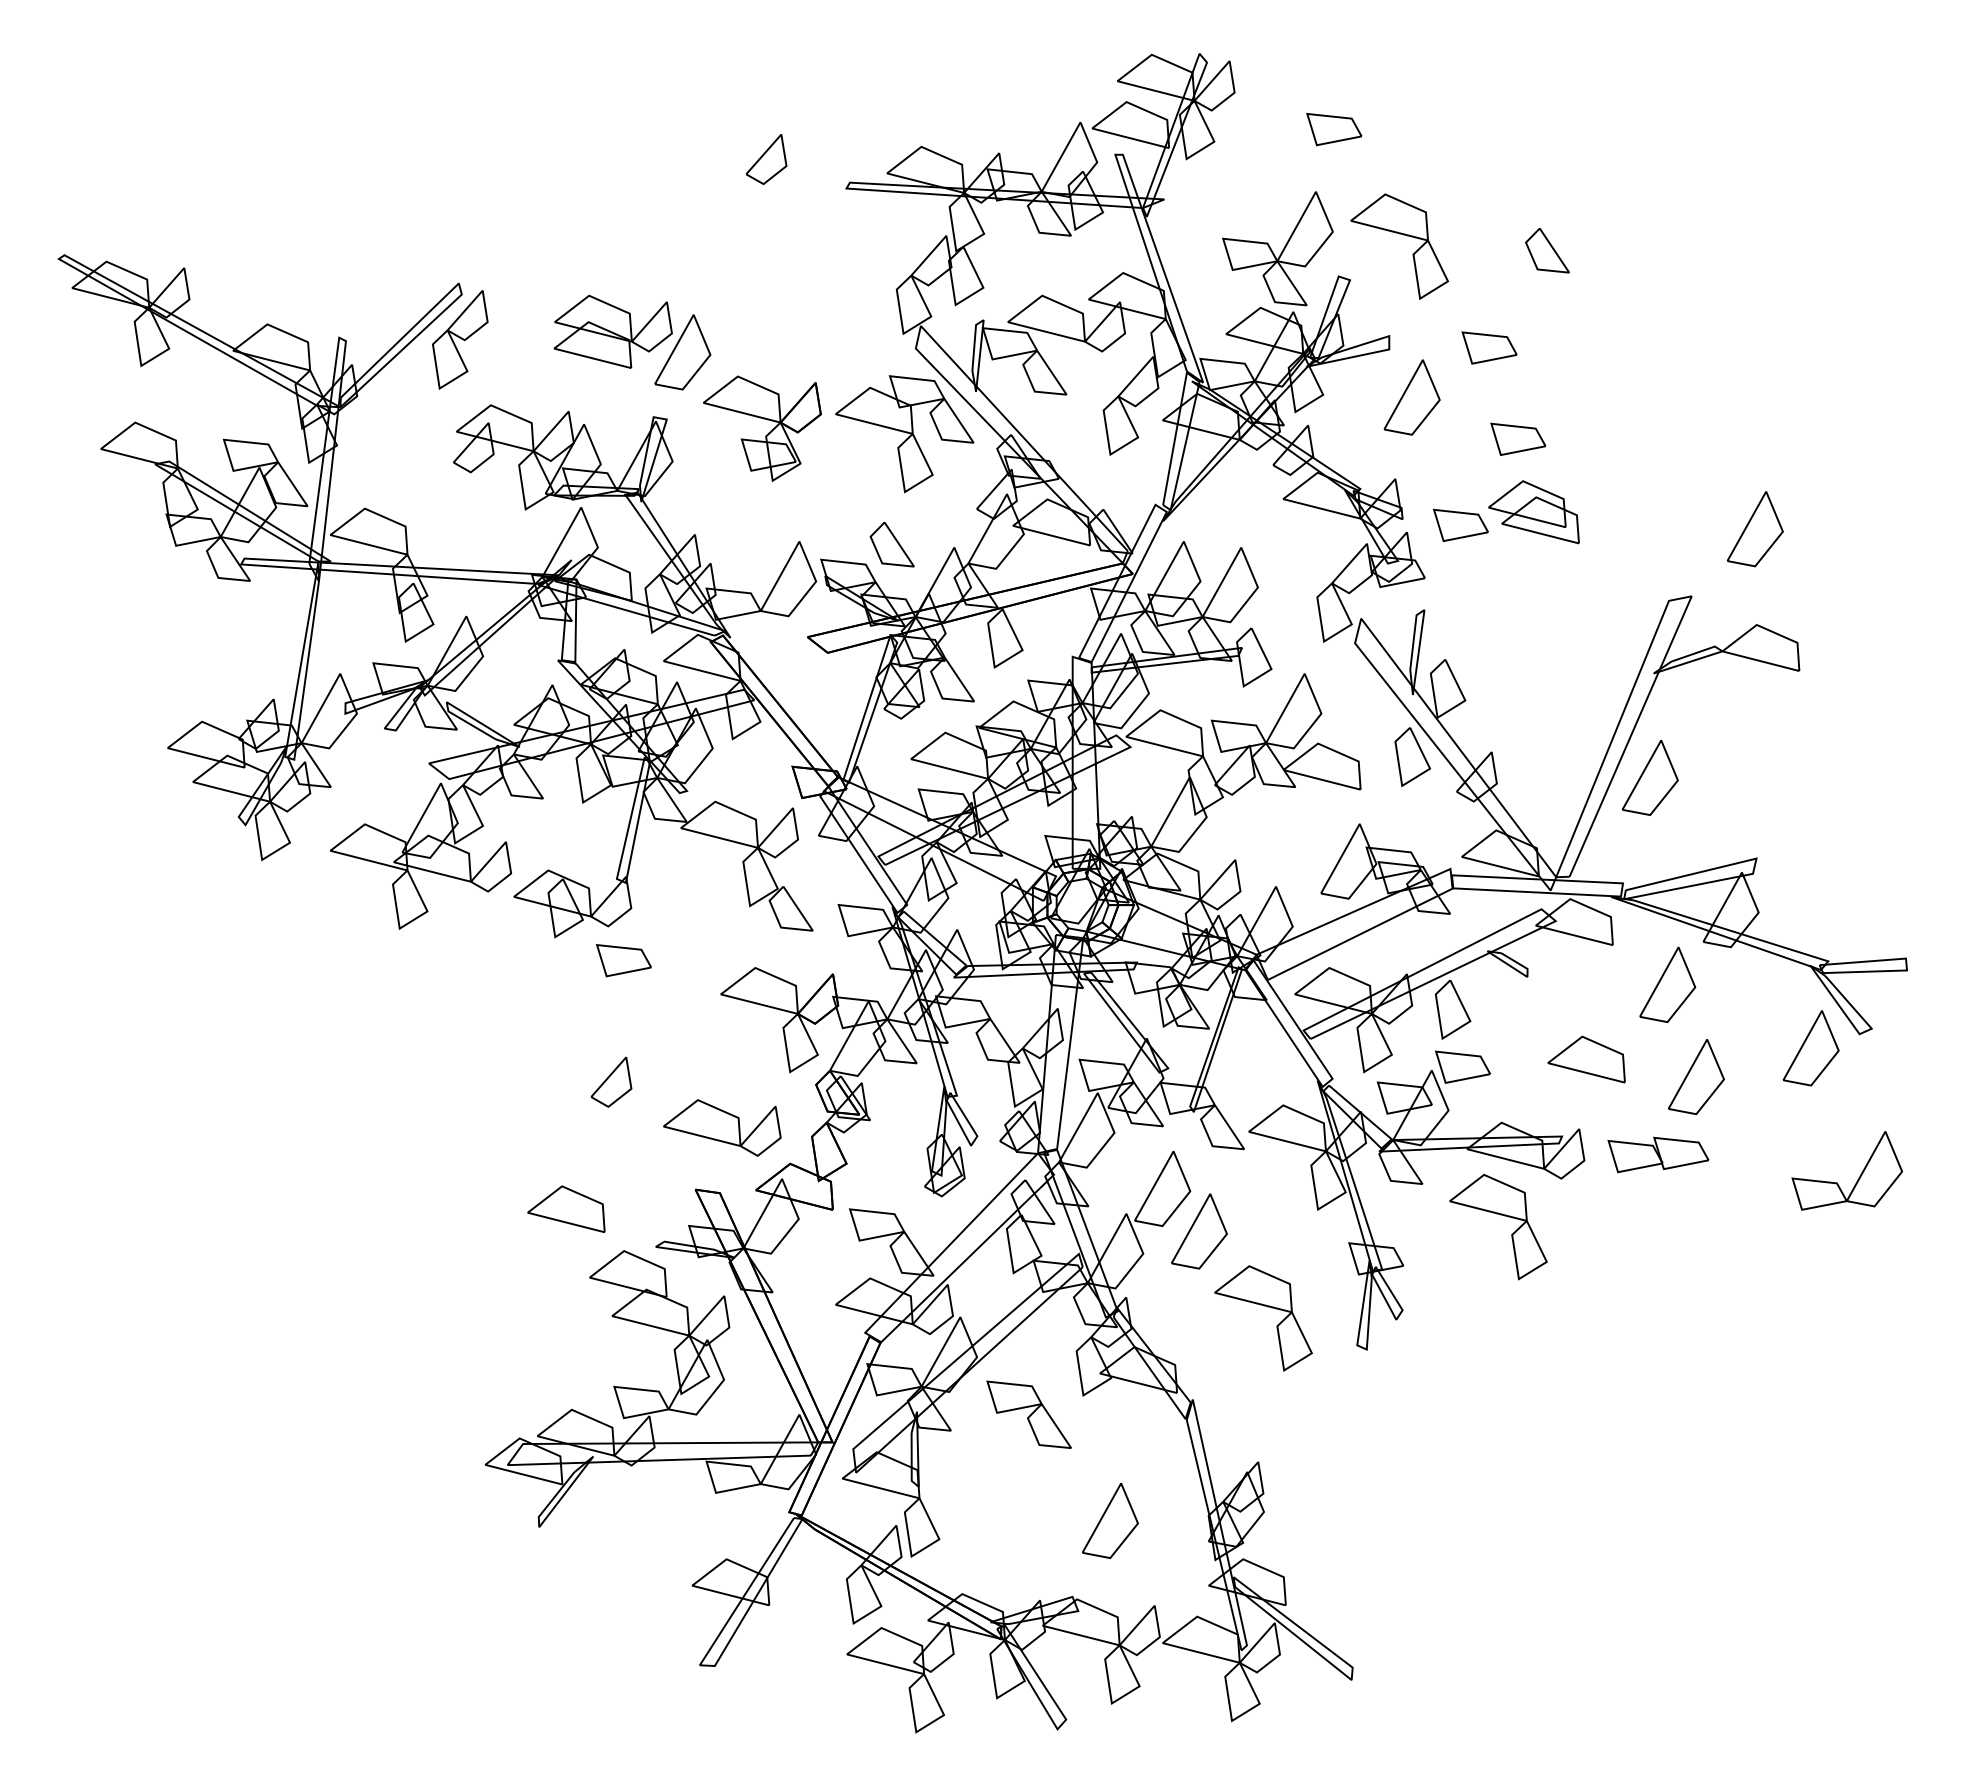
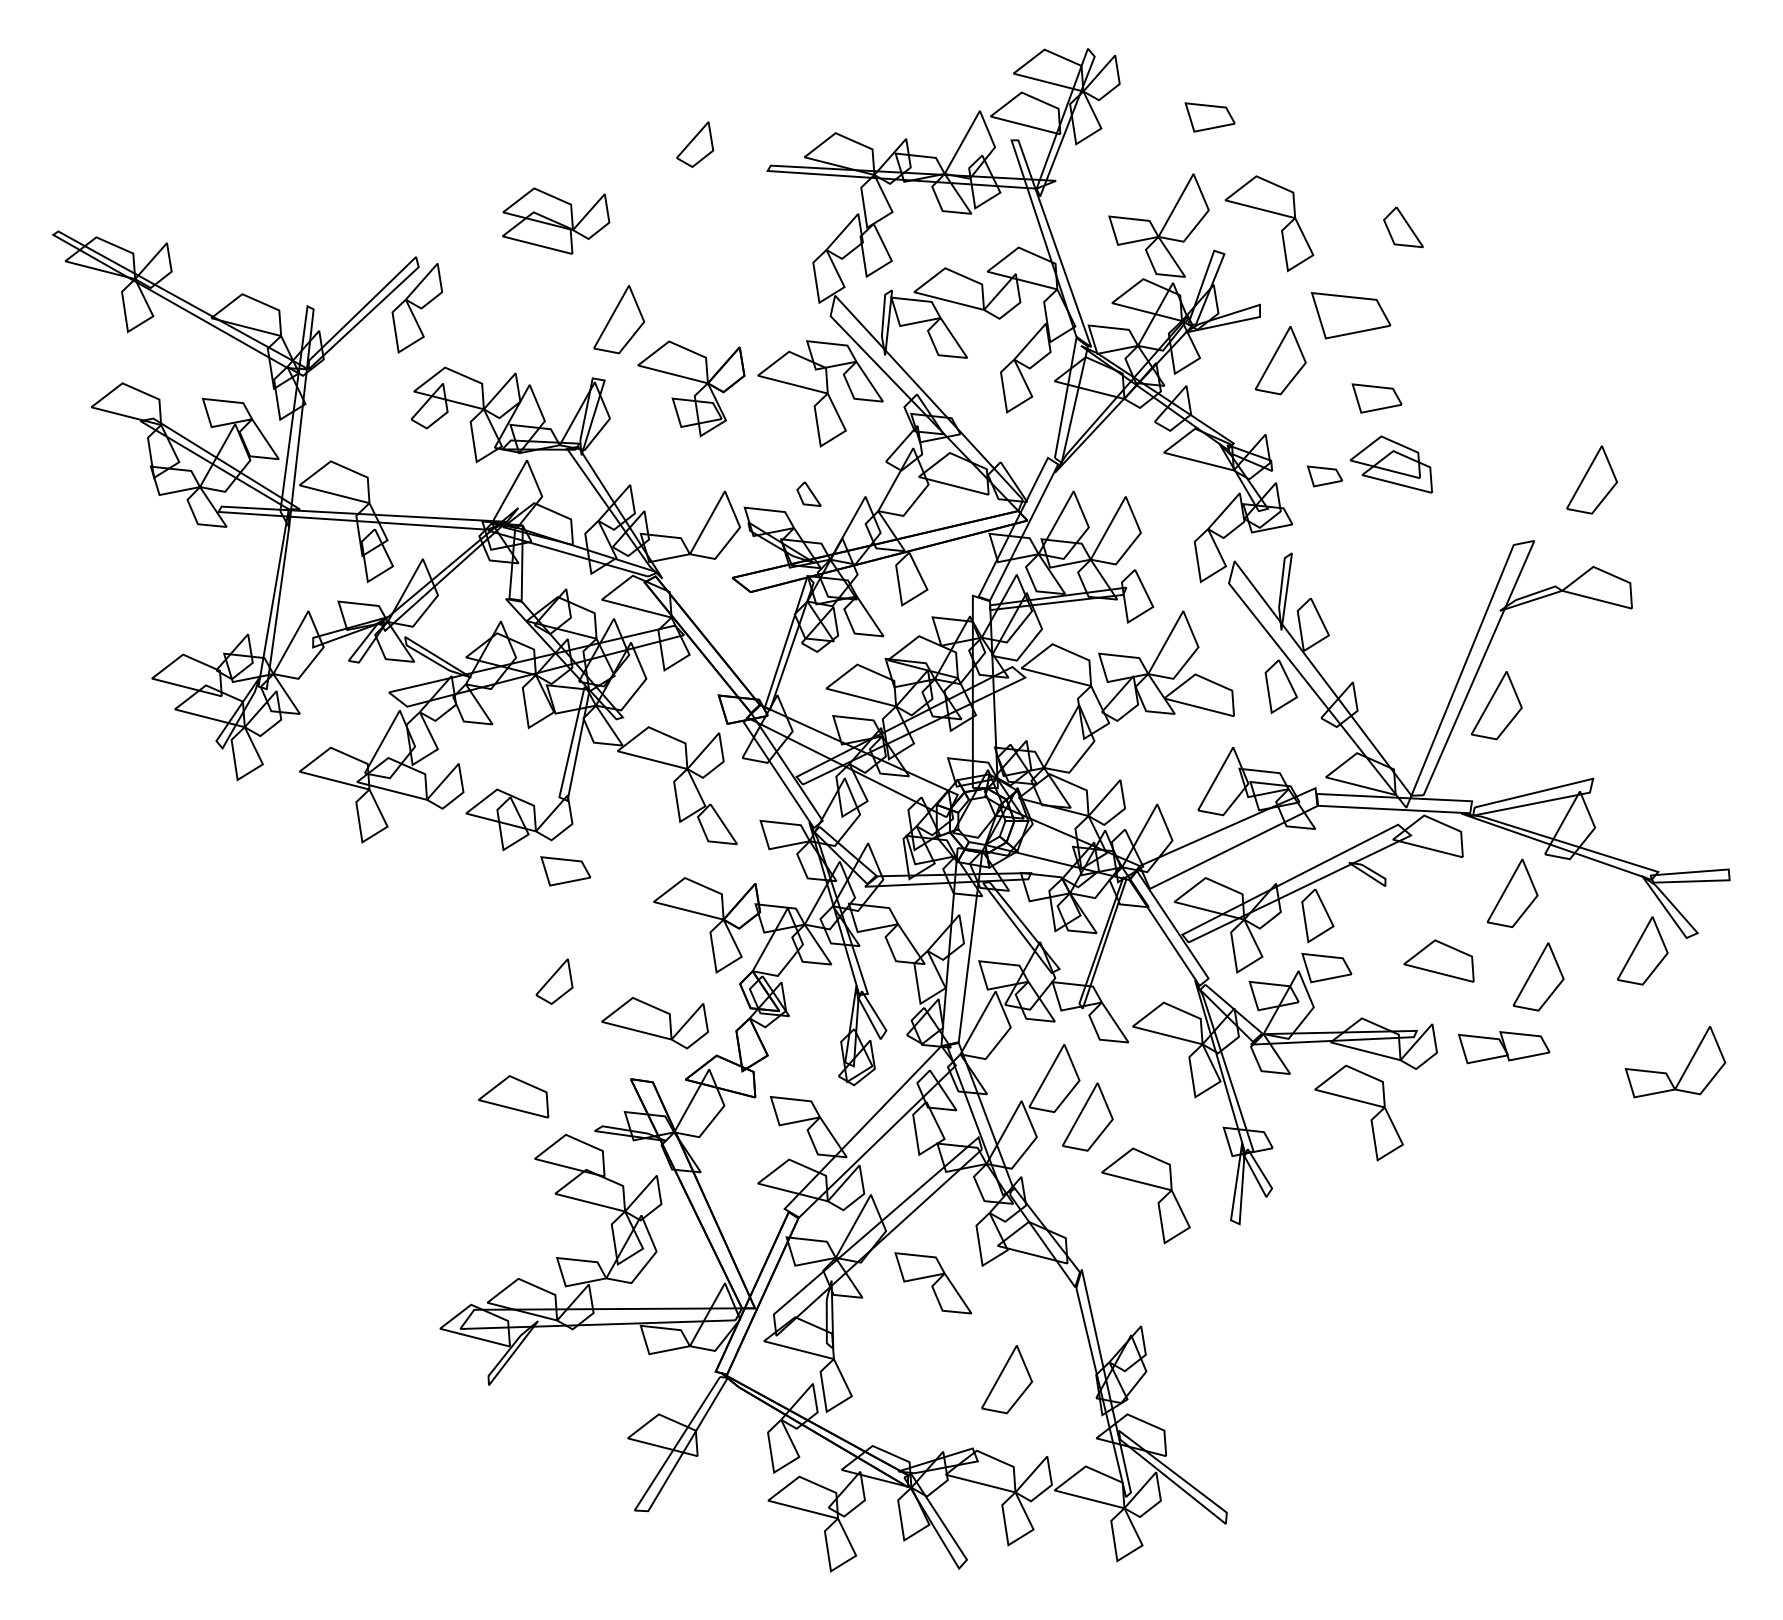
part: (612, 331) -> (555, 220), moved
part: (1489, 347) -> (1350, 315), size x1.6
part: (1460, 524) -> (1324, 475), size x0.7
part: (891, 544) -> (808, 493), size x0.6

